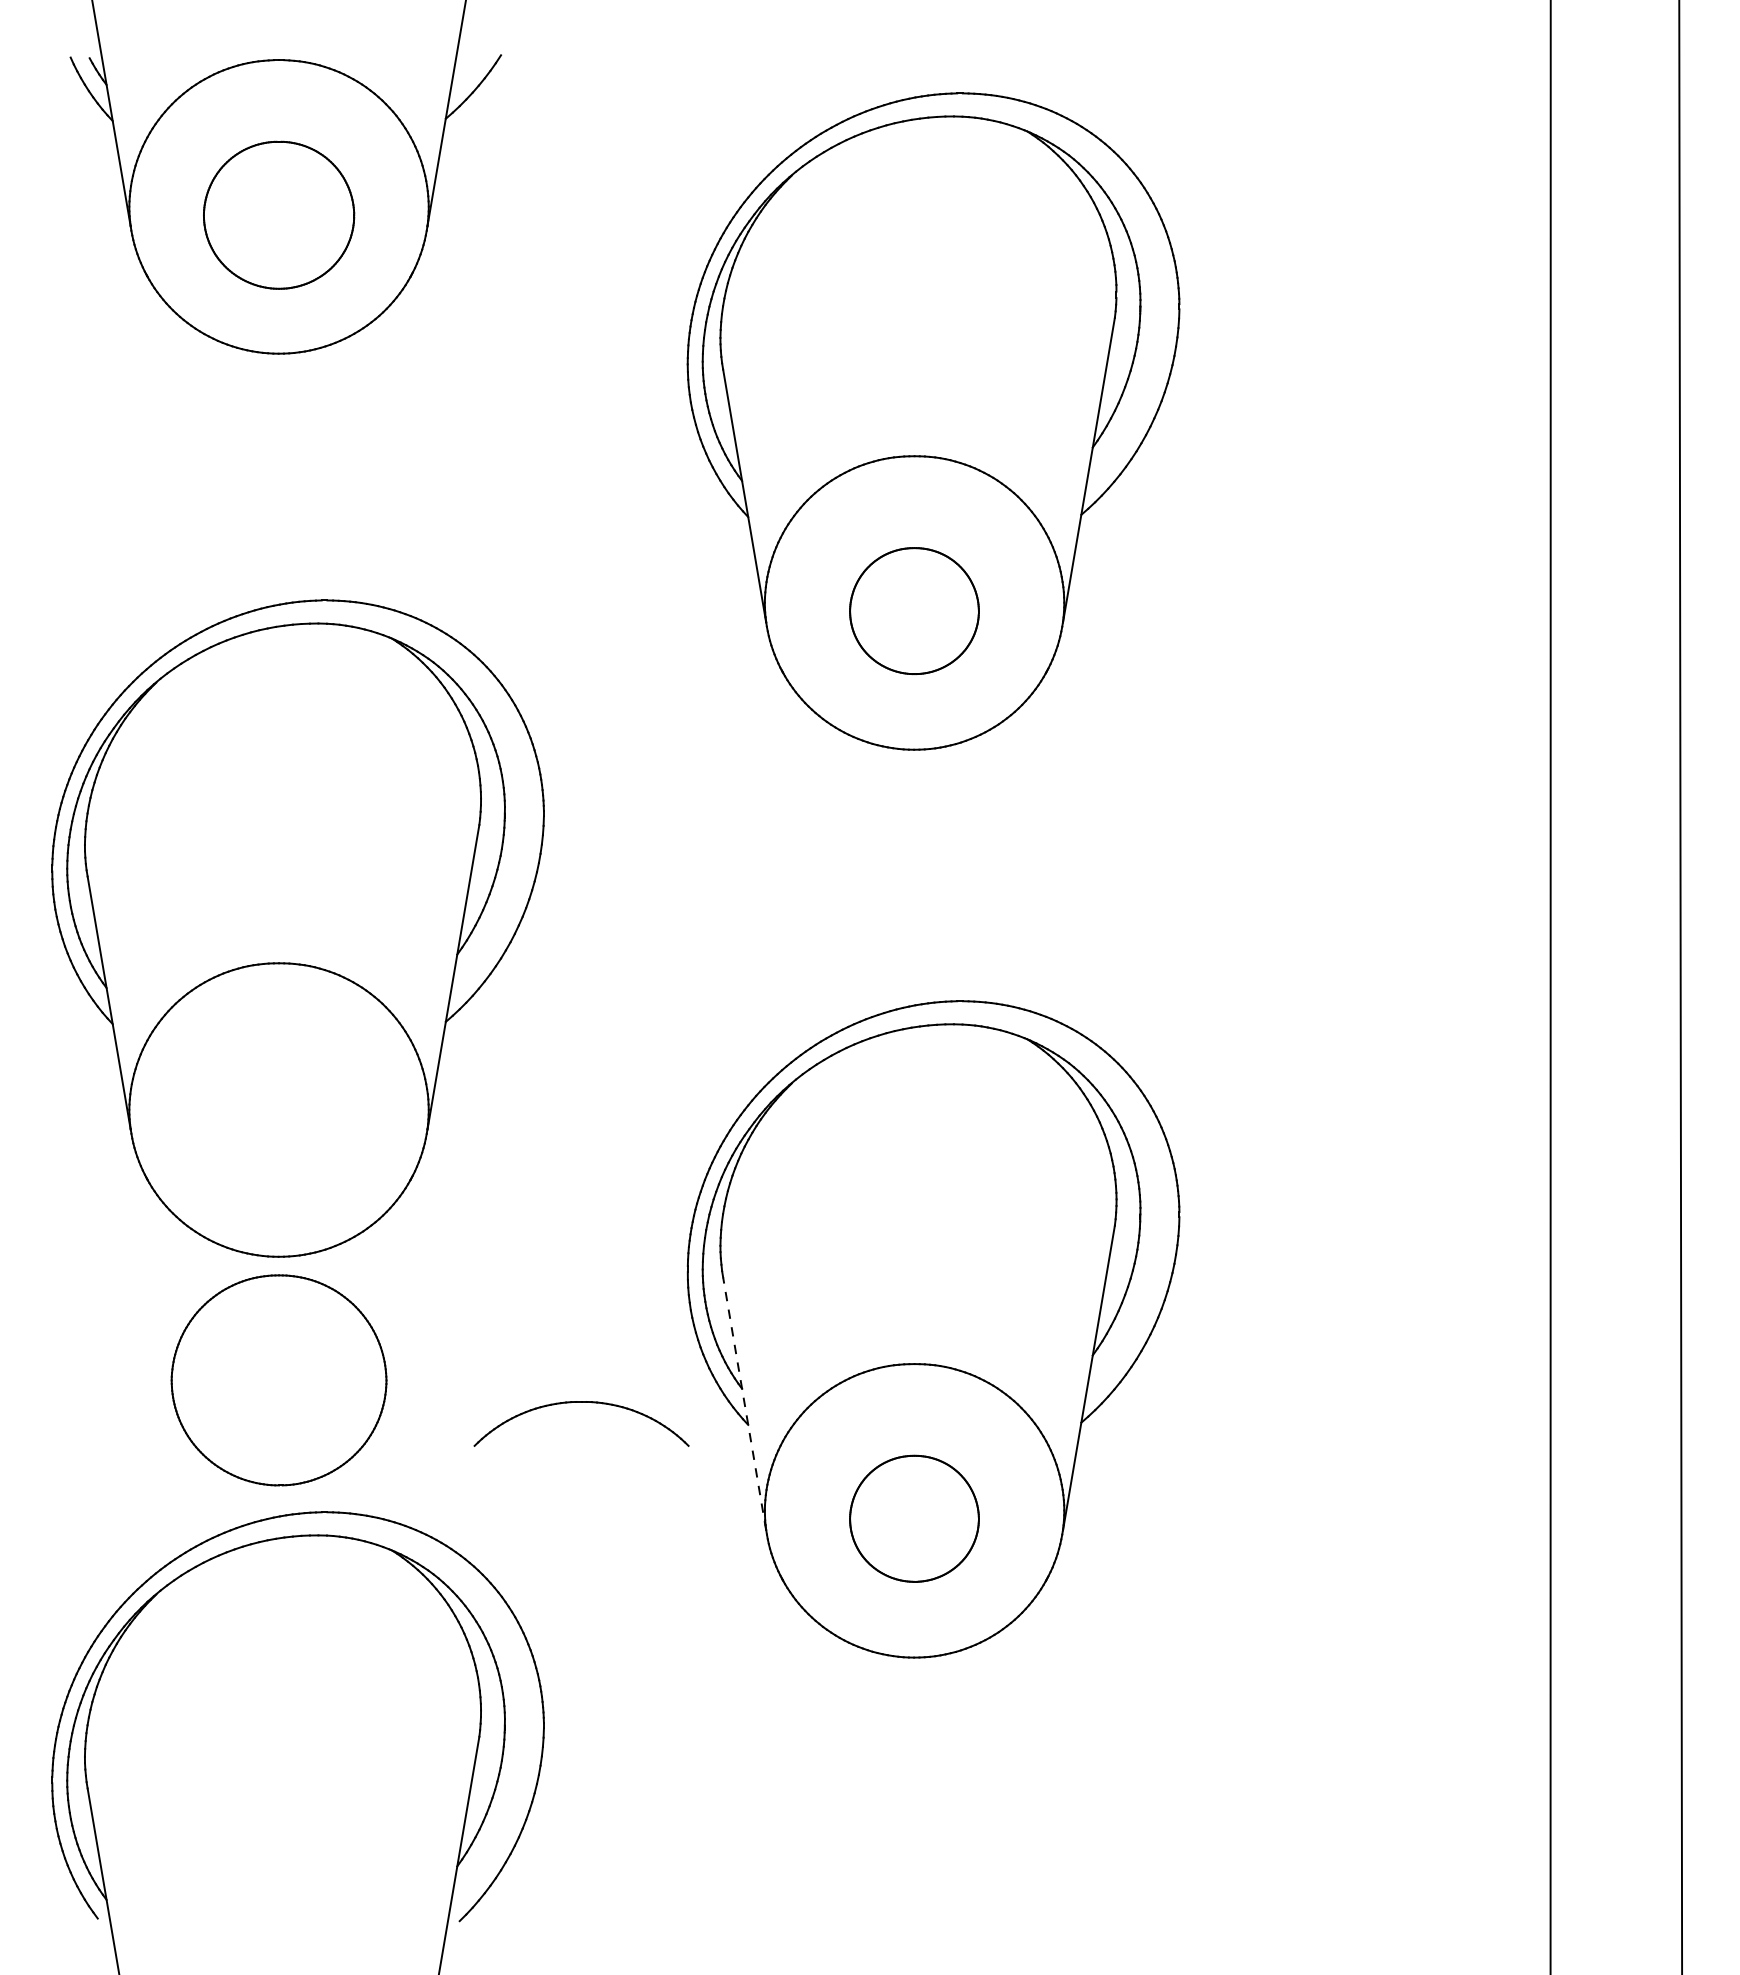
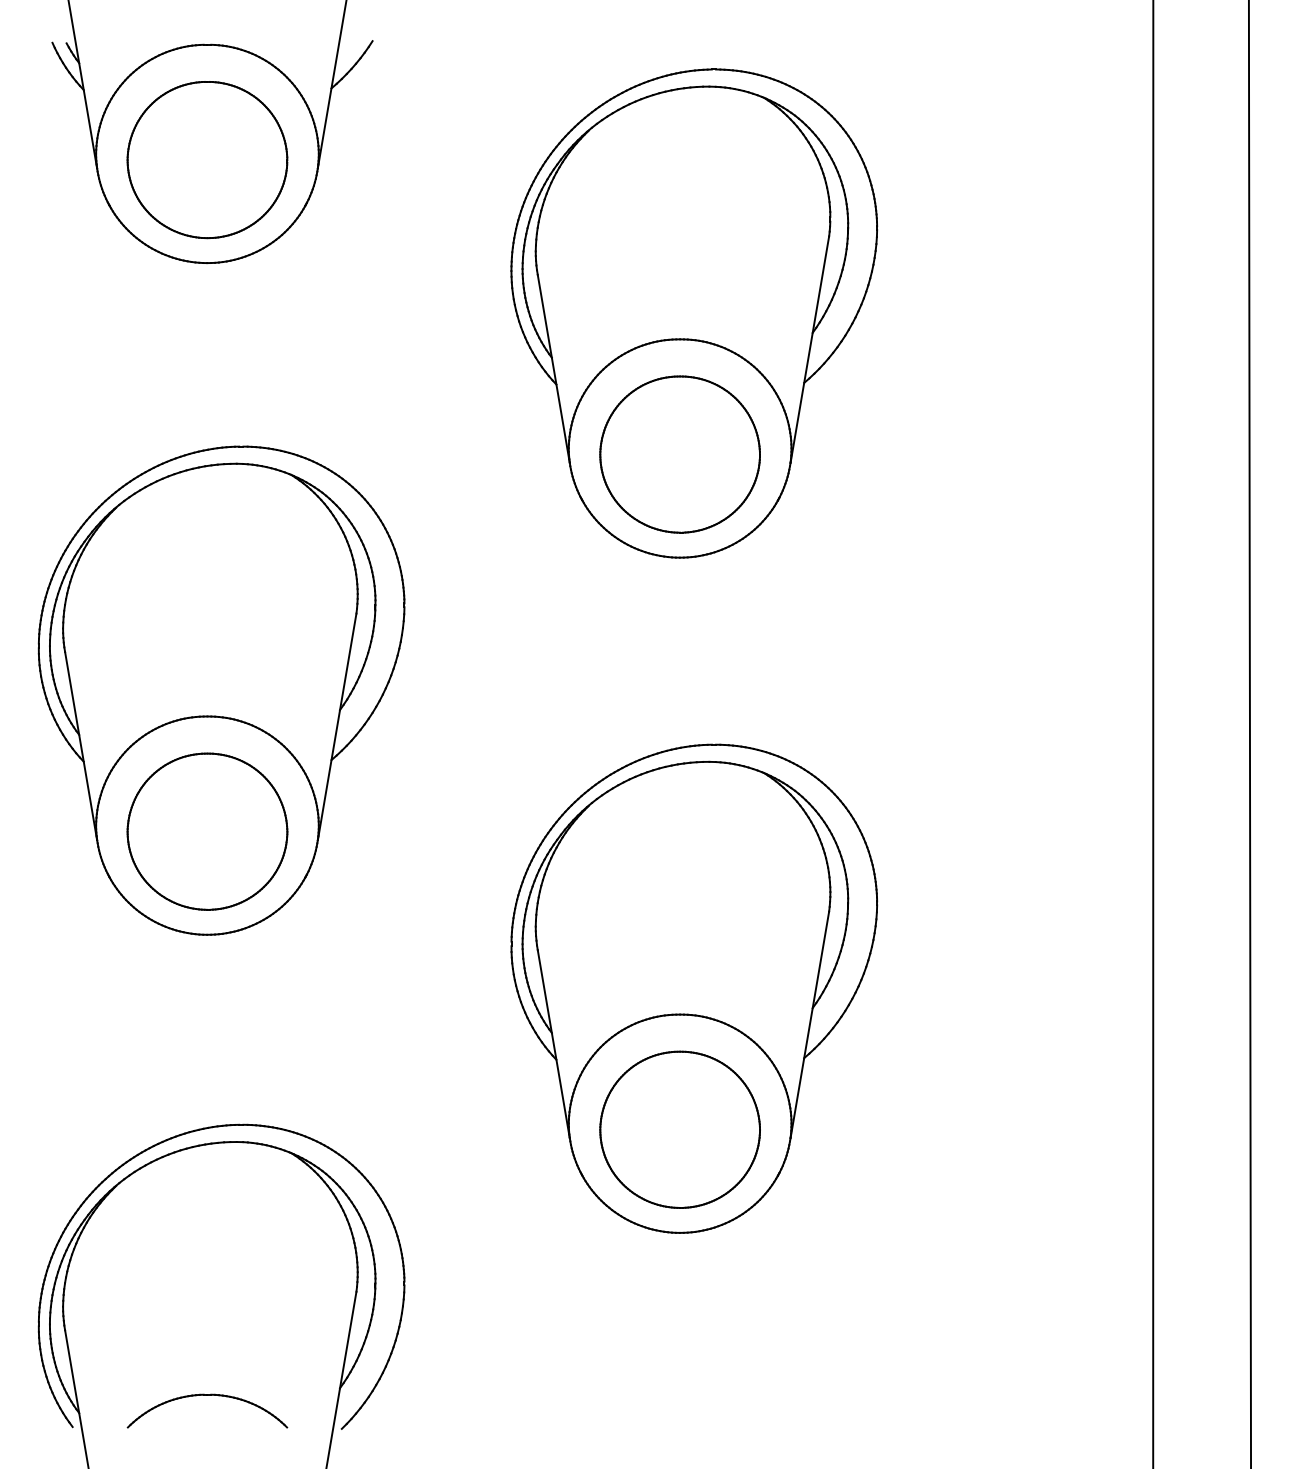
part: (279, 215) -> (207, 160), size x1.43
part: (913, 611) -> (679, 454), size x1.67
part: (279, 1380) -> (207, 831), moved
part: (581, 1402) -> (207, 1395), moved
line: (744, 1402) -> (553, 1043), dashed -> solid
part: (913, 1518) -> (679, 1129), size x1.67

